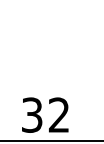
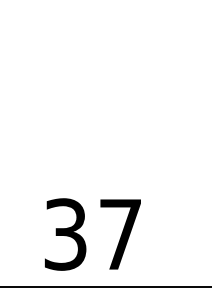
text: (58, 114) -> (119, 233), 32 -> 37

